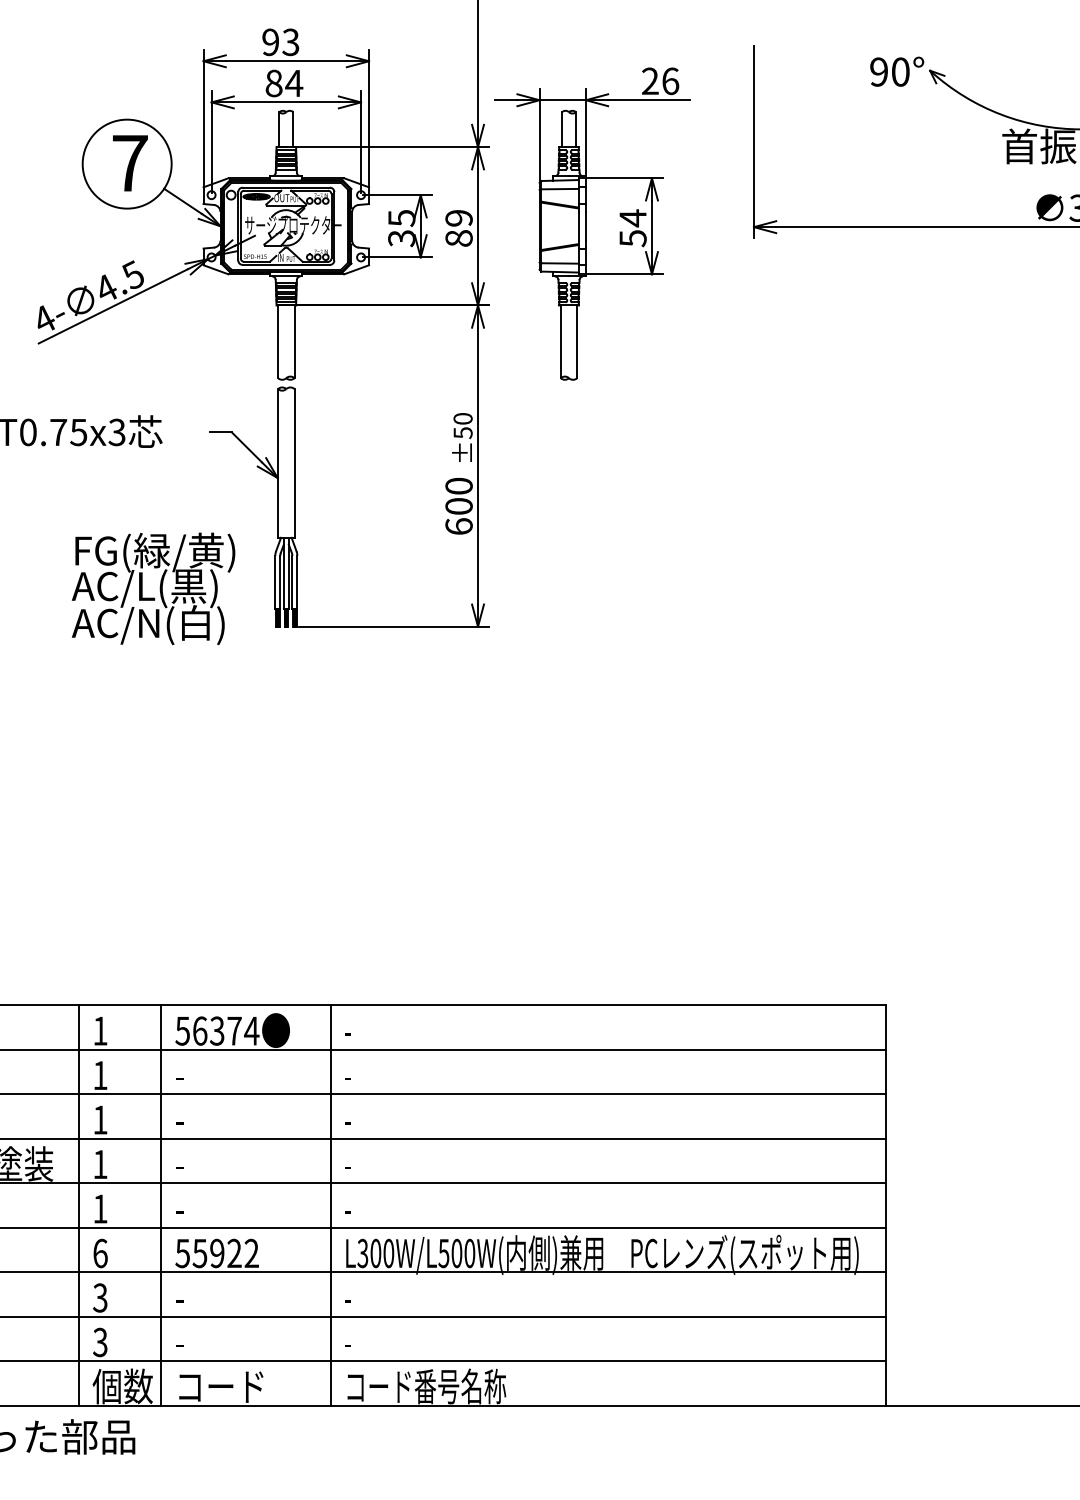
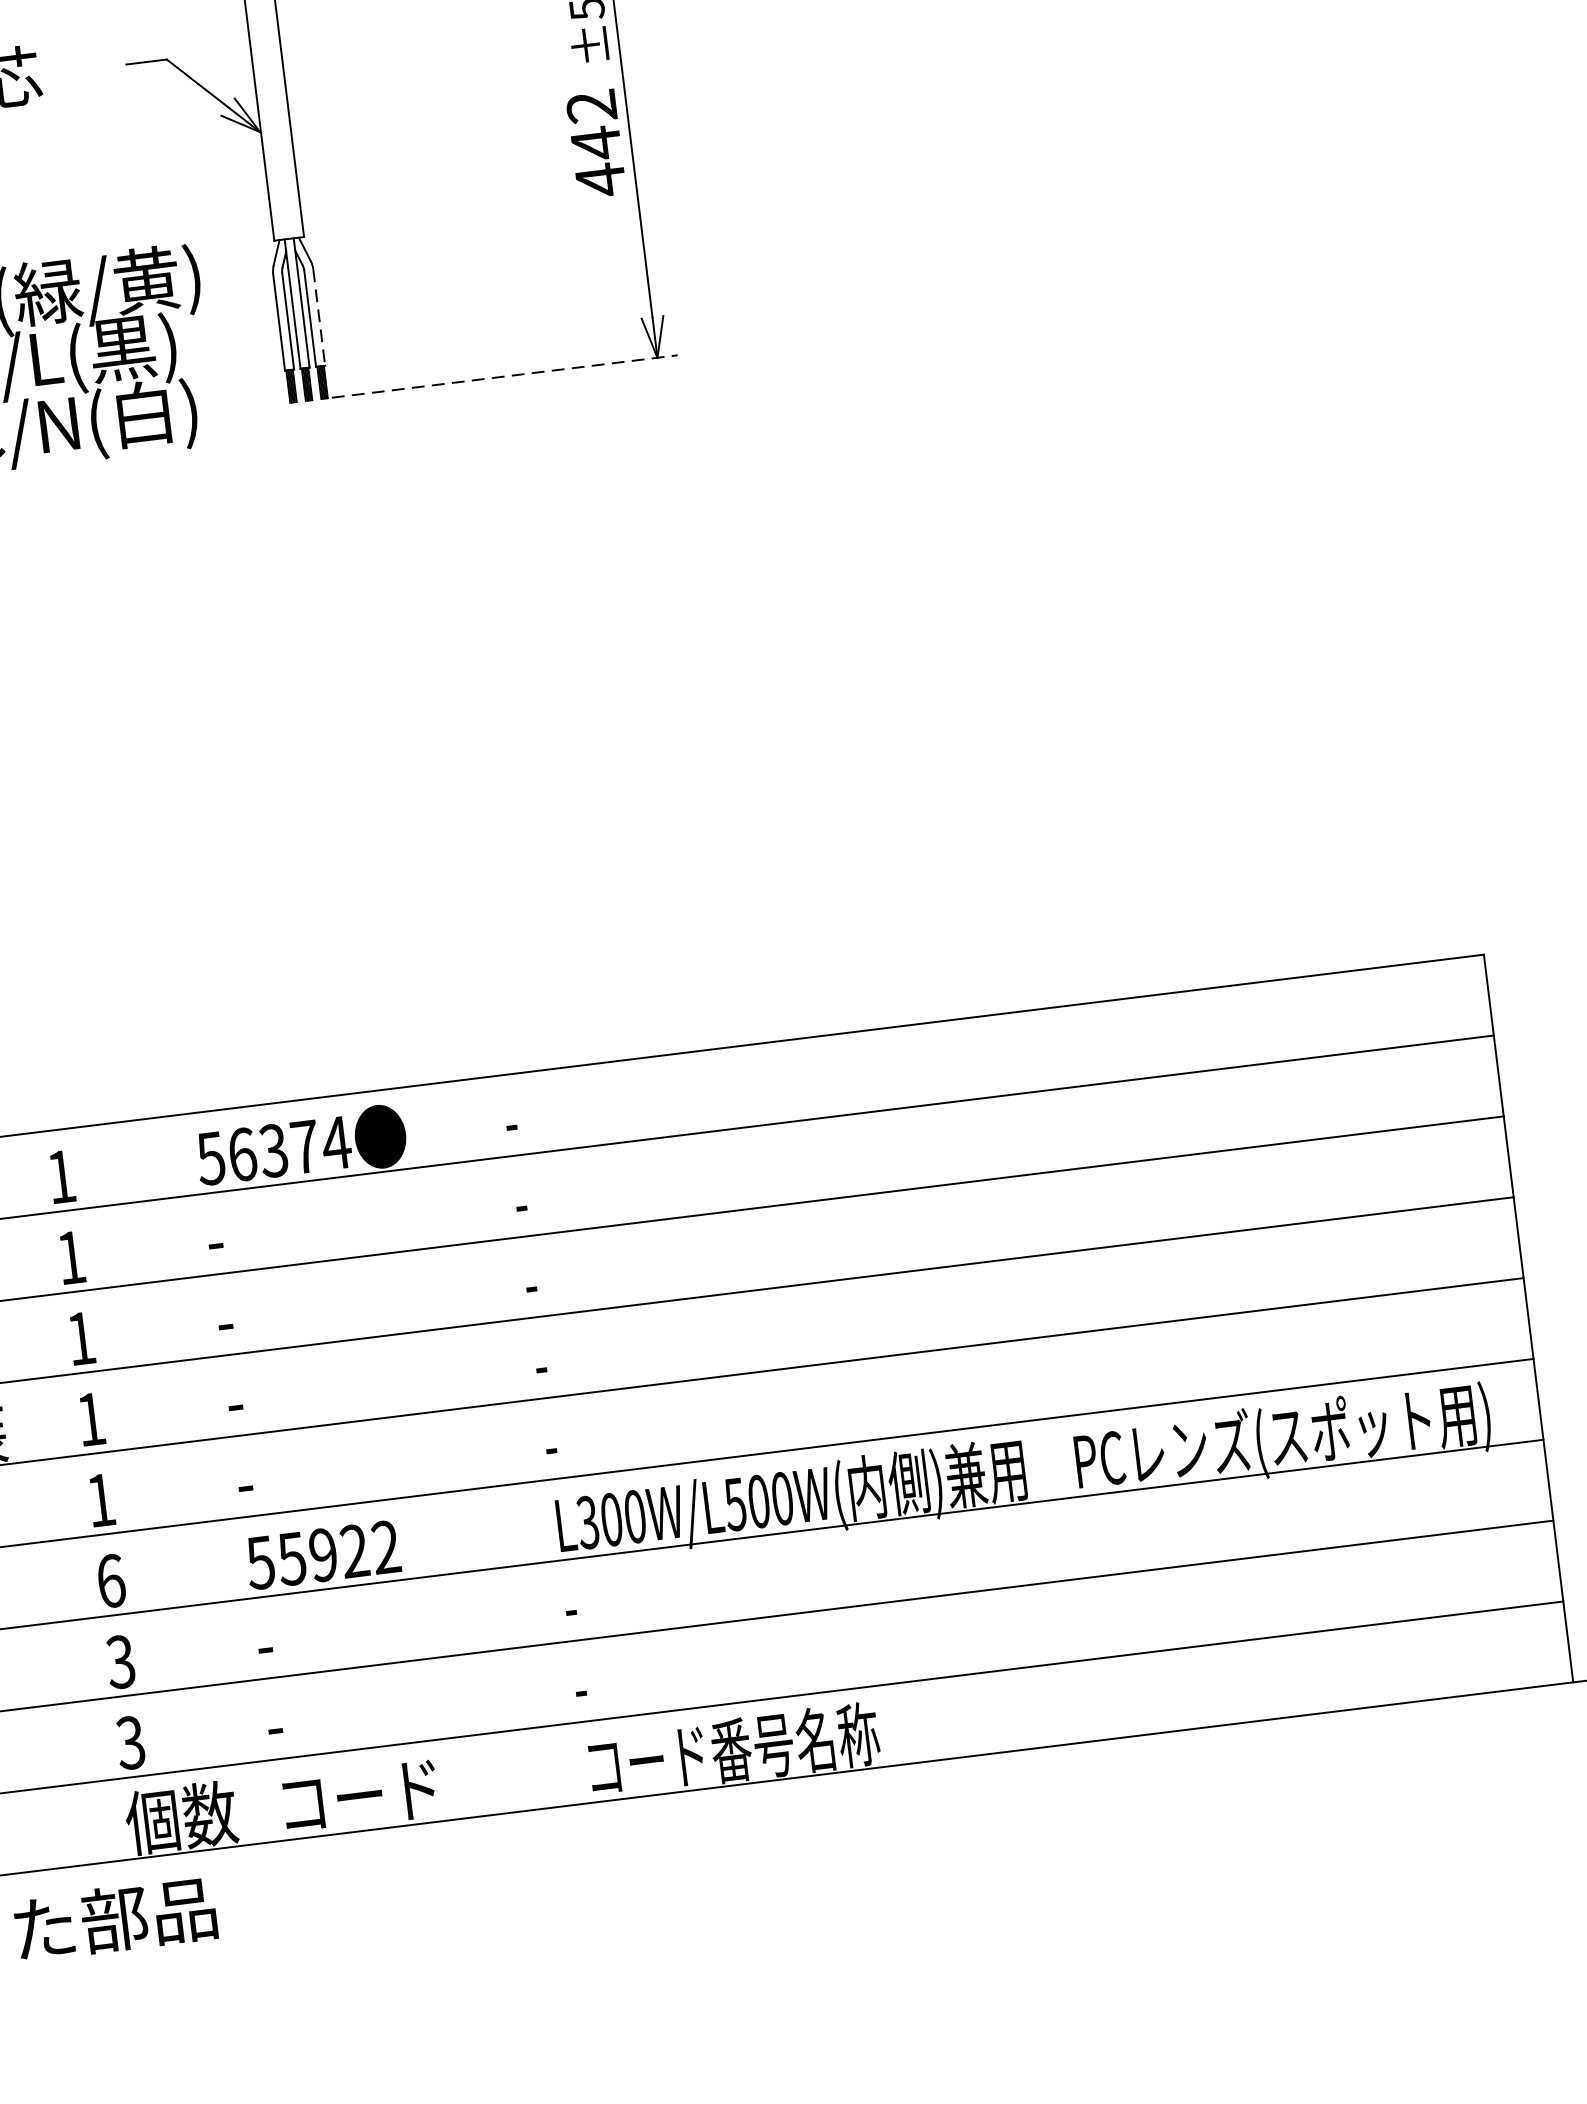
text: (458, 506) -> (595, 143), 600 -> 442
line: (297, 582) -> (319, 317), solid -> dashed
line: (394, 626) -> (505, 375), solid -> dashed
line: (78, 1205) -> (60, 1498), removed
line: (160, 1205) -> (209, 1480), removed
line: (330, 1205) -> (518, 1442), removed

